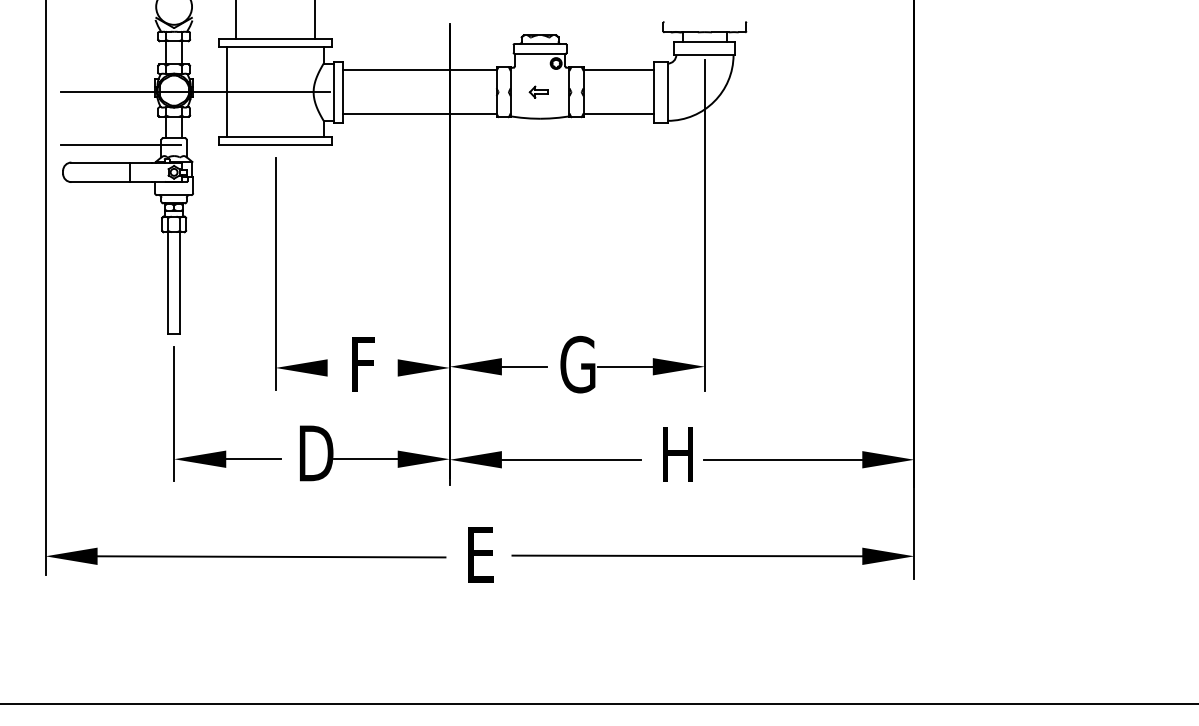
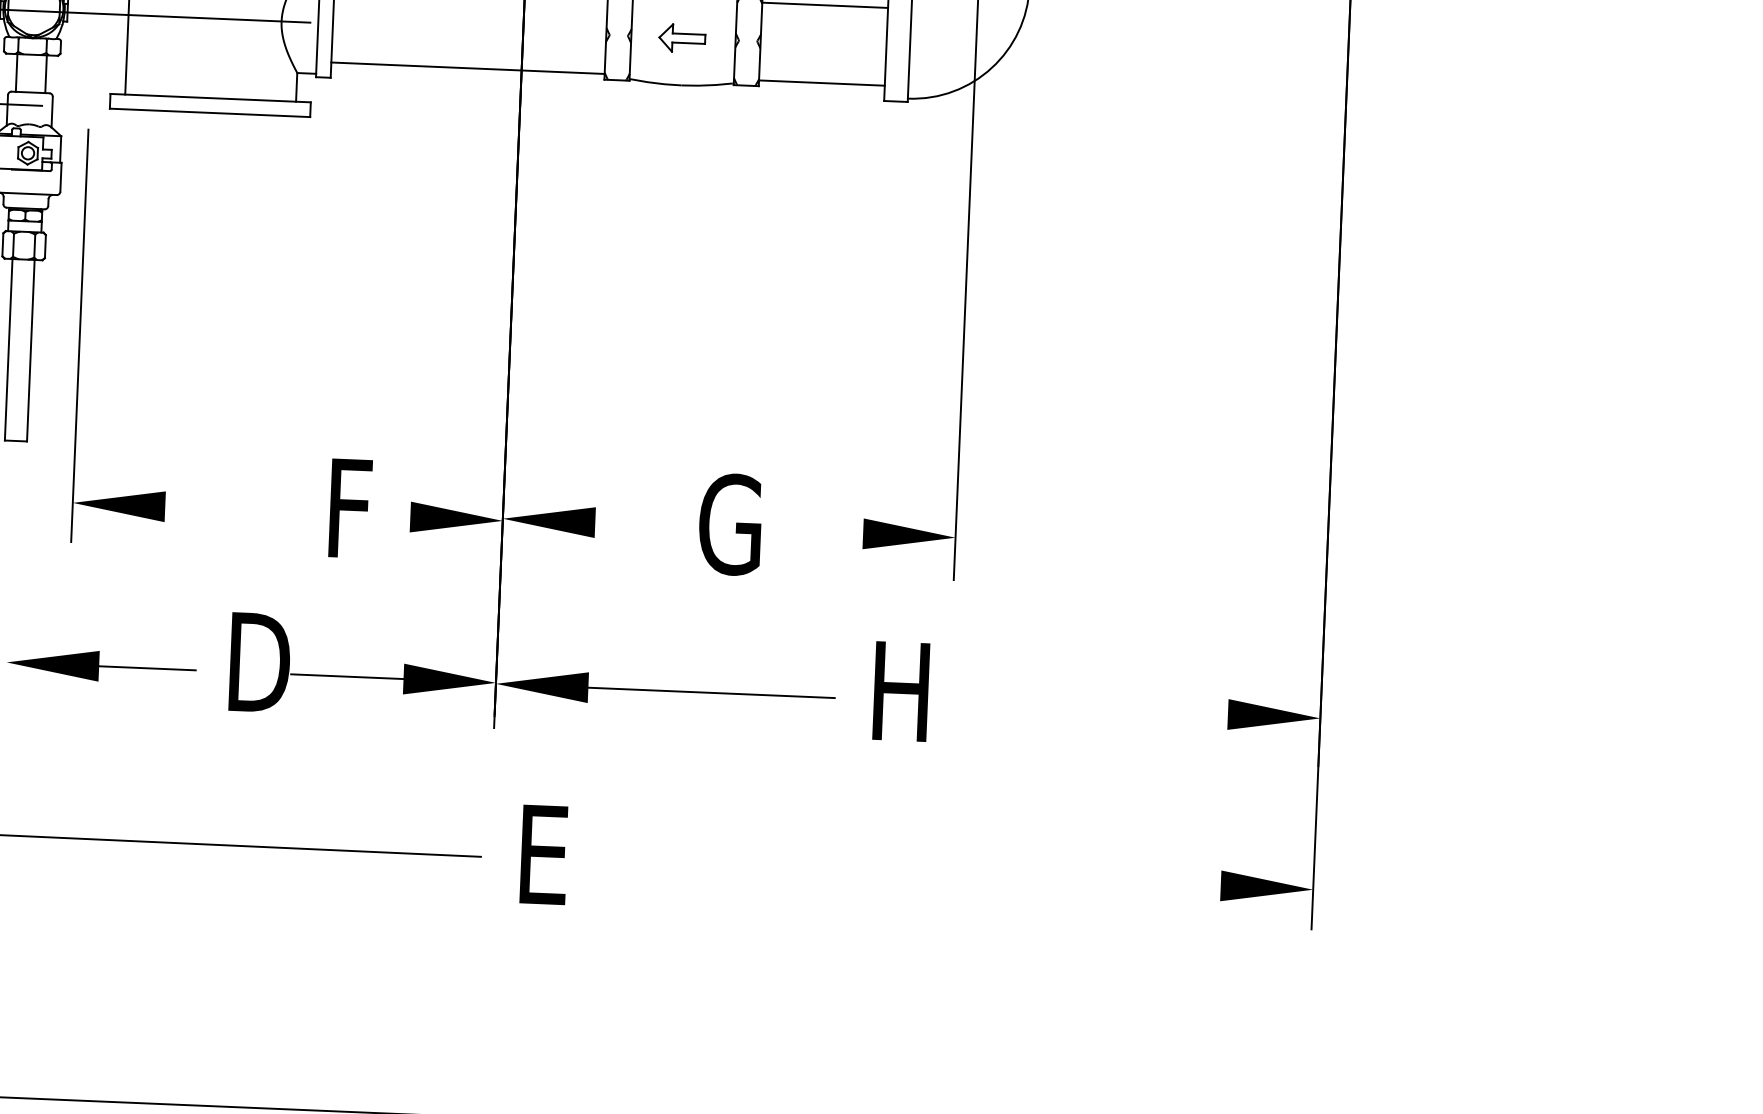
part: (538, 91) -> (680, 36), size x1.4
part: (276, 273) -> (81, 335), moved
line: (523, 366) -> (633, 523), removed
line: (625, 366) -> (814, 531), removed
line: (174, 413) -> (10, 581), removed
line: (782, 459) -> (1086, 708), removed
line: (687, 555) -> (910, 871), removed

